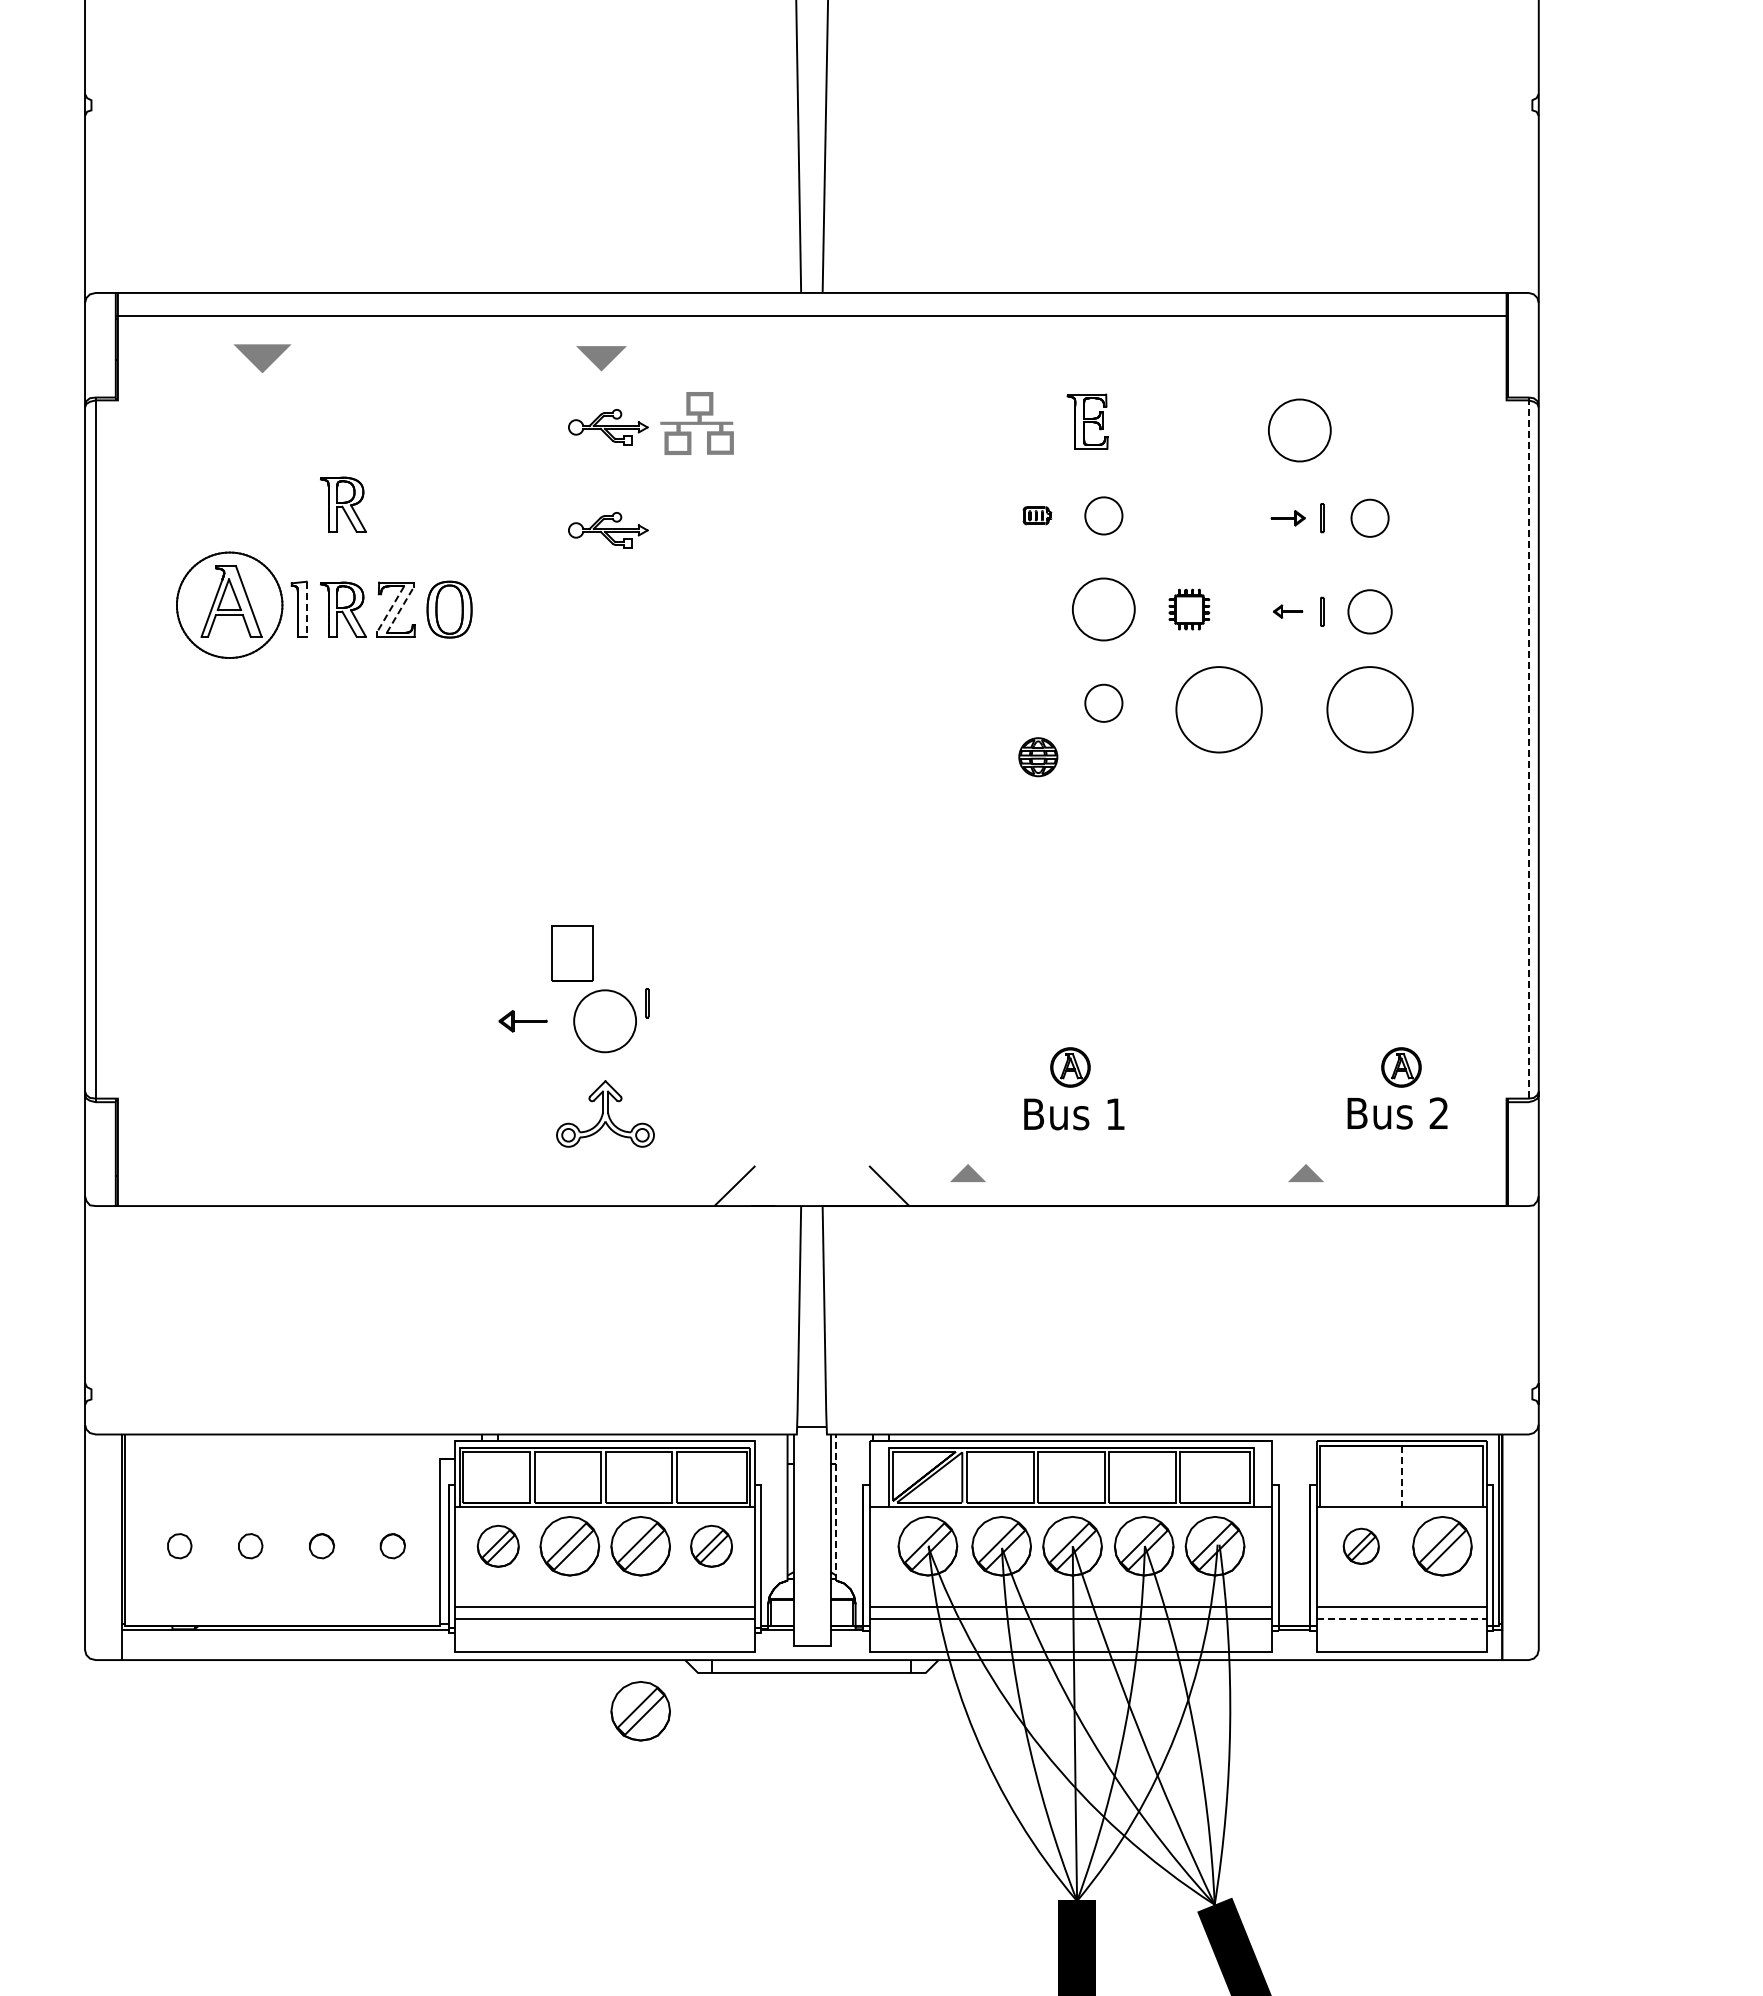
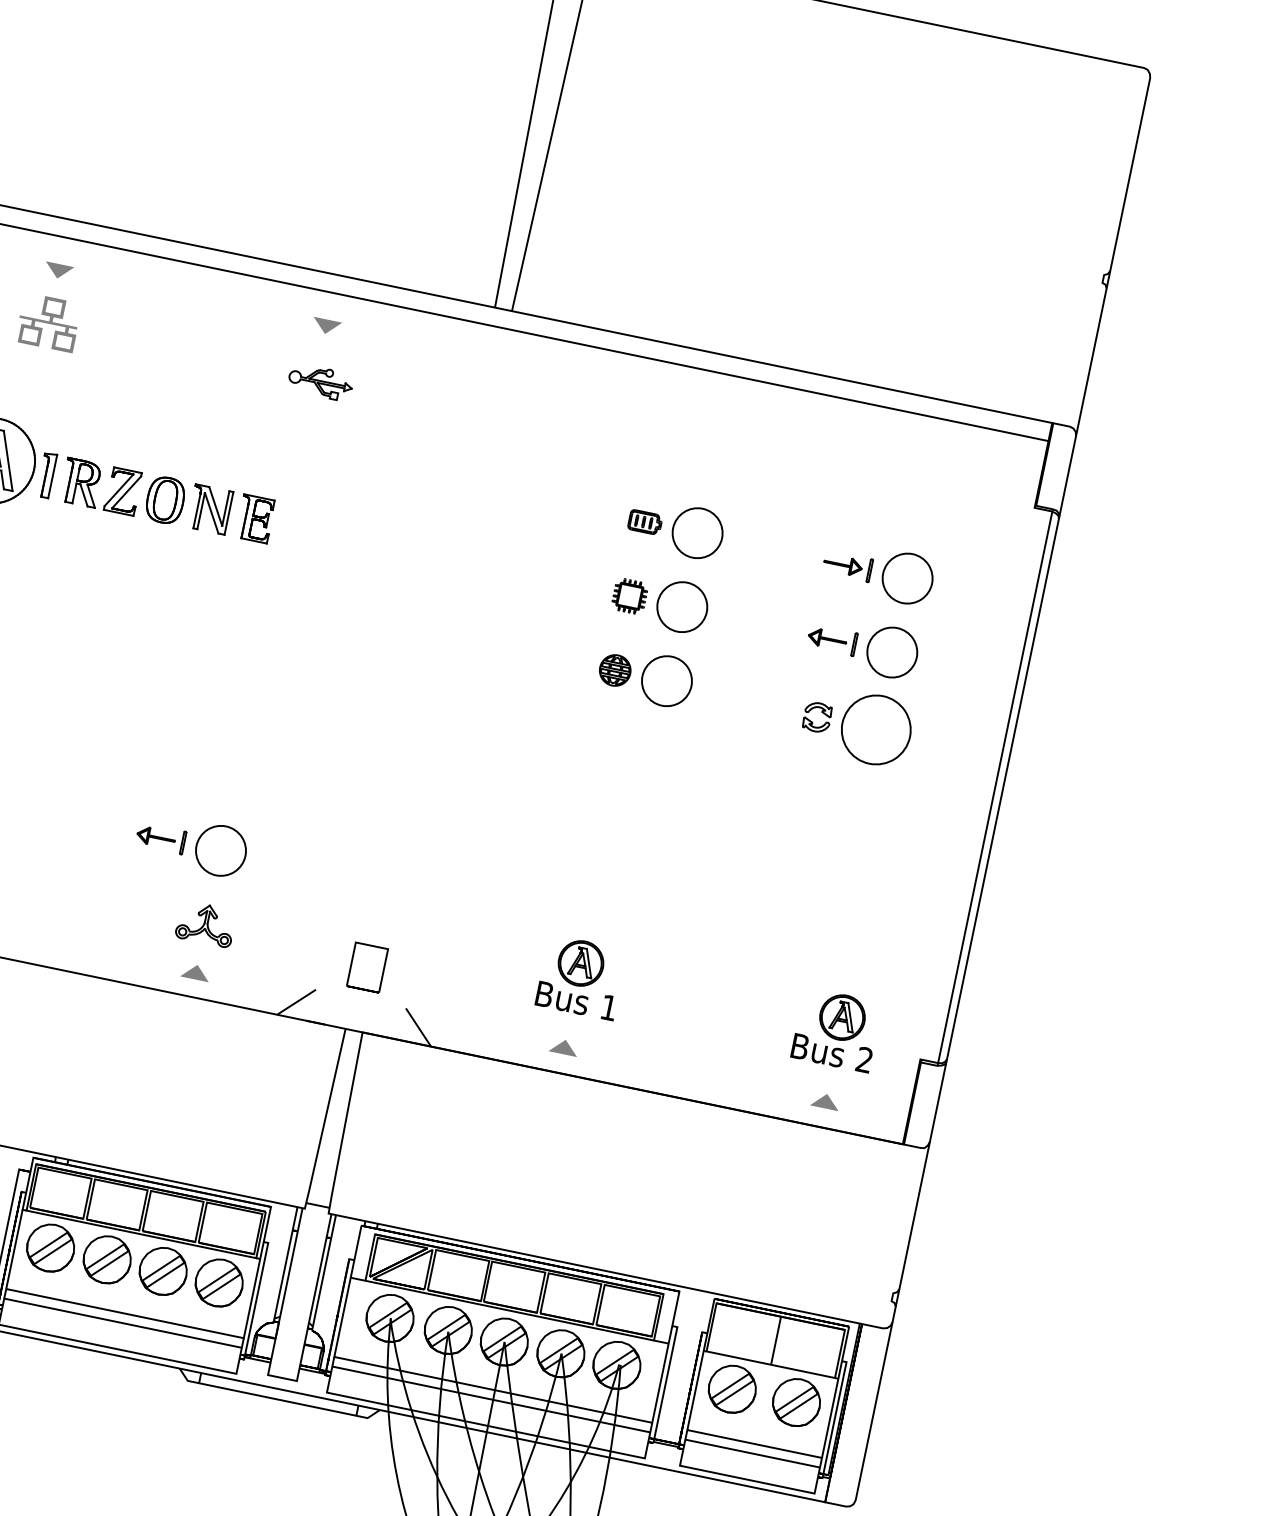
part: (262, 358) -> (58, 271), size x0.62
part: (601, 358) -> (326, 326), size x0.71
part: (1087, 421) -> (255, 518), moved
part: (696, 423) -> (48, 322), moved
part: (1299, 430) -> (866, 497), removed
part: (343, 504) -> (98, 399), removed
part: (1037, 515) -> (645, 522), size x1.43
part: (1103, 515) -> (697, 532), size x1.67
part: (1287, 518) -> (842, 565), size x1.43
part: (1369, 518) -> (907, 578), size x1.67
part: (608, 530) -> (303, 463), removed
line: (306, 609) -> (52, 476), dashed -> solid
line: (390, 609) -> (118, 490), dashed -> solid
line: (400, 609) -> (126, 492), dashed -> solid
part: (505, 609) -> (209, 509), added
part: (1189, 609) -> (629, 596), moved
part: (1287, 611) -> (827, 638), size x1.67
part: (1369, 611) -> (891, 652), size x1.43
part: (1299, 702) -> (821, 712), added
part: (1103, 703) -> (666, 681), size x1.67
part: (1218, 709) -> (756, 704), removed
line: (1528, 750) -> (994, 788), dashed -> solid
part: (1038, 757) -> (615, 670), moved
part: (572, 953) -> (367, 967), moved
line: (646, 1003) -> (182, 843), moved
part: (1070, 1067) -> (581, 963), size x1.43
part: (1401, 1067) -> (842, 1017), size x1.43
part: (604, 1113) -> (205, 923), size x0.71
part: (967, 1172) -> (563, 1046), moved
part: (1305, 1172) -> (825, 1100), moved
fill: (604, 1174) -> (195, 971), added
line: (1402, 1476) -> (776, 1340), dashed -> solid
line: (836, 1507) -> (324, 1272), dashed -> solid
part: (498, 1546) -> (50, 1248), size x1.43
part: (711, 1546) -> (219, 1283), size x1.43
part: (1361, 1546) -> (732, 1389), size x1.67
line: (1402, 1619) -> (753, 1453), dashed -> solid
part: (640, 1711) -> (136, 1401), removed

